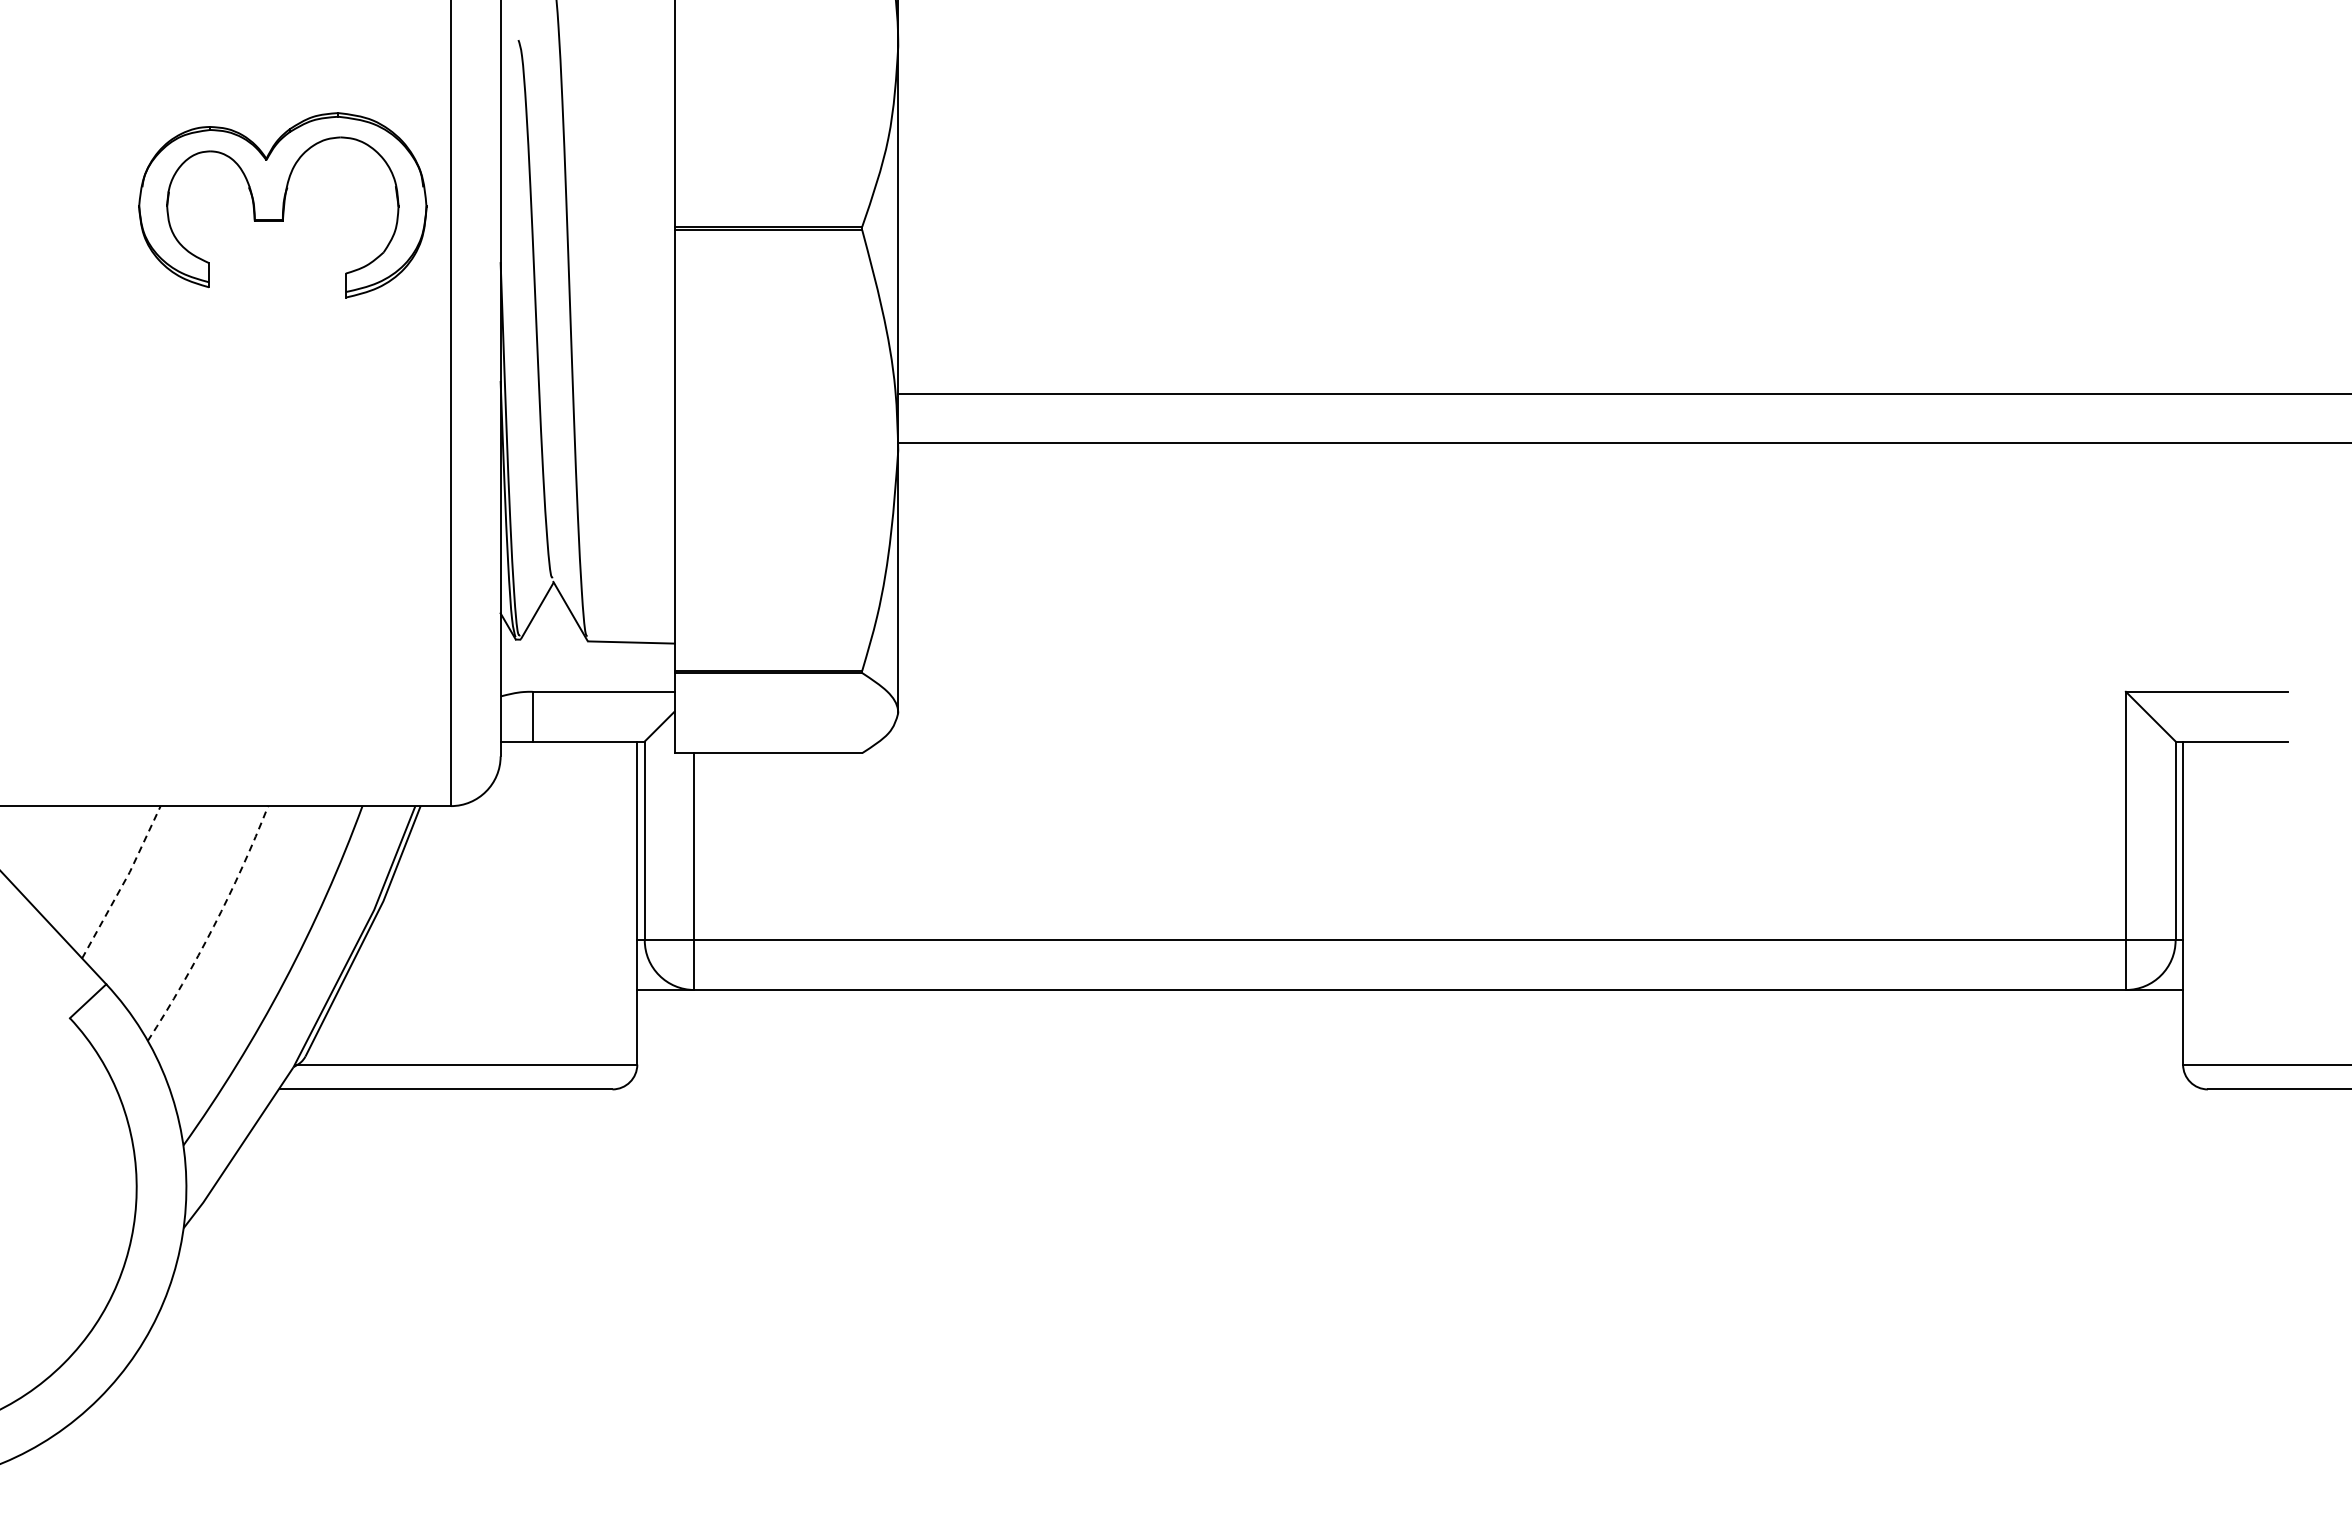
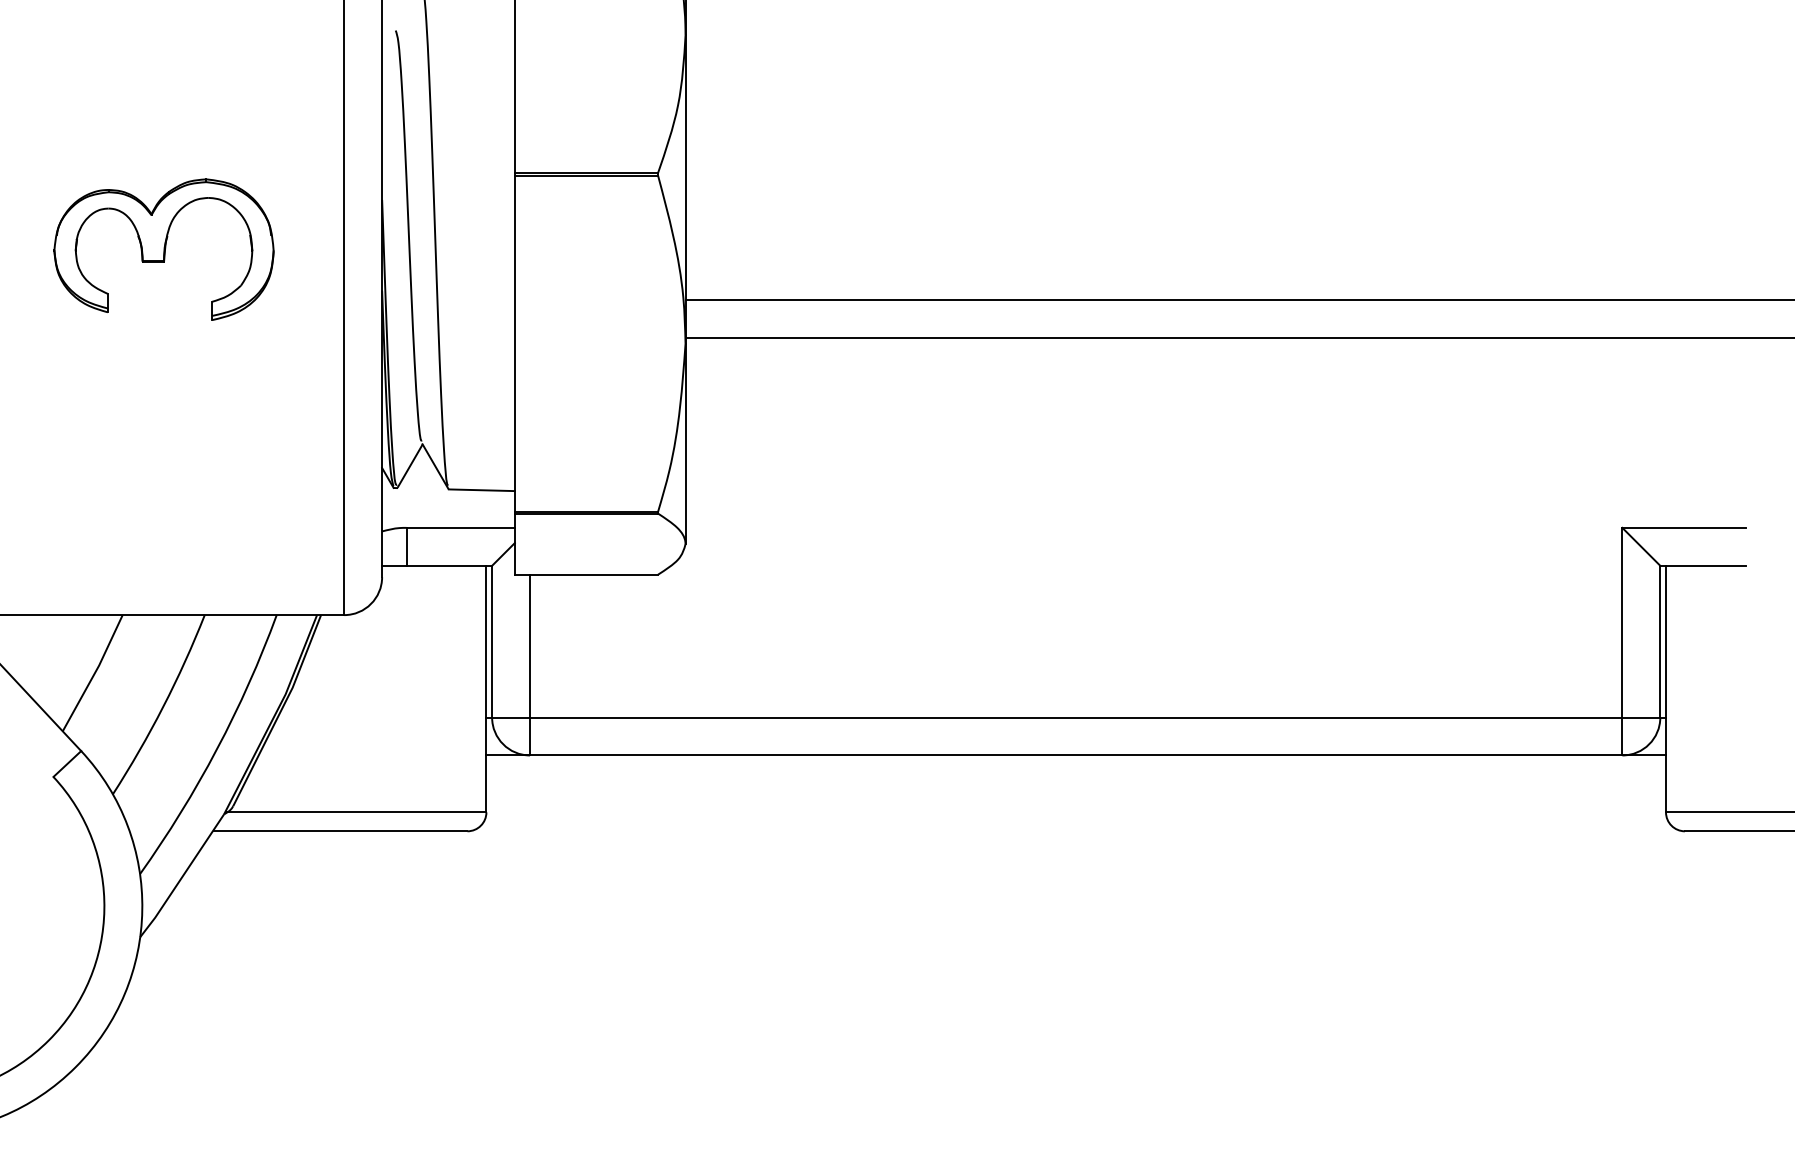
part: (282, 205) -> (163, 249), moved
line: (124, 882) -> (95, 673), dashed -> solid
arc: (213, 926) -> (163, 706), dashed -> solid

